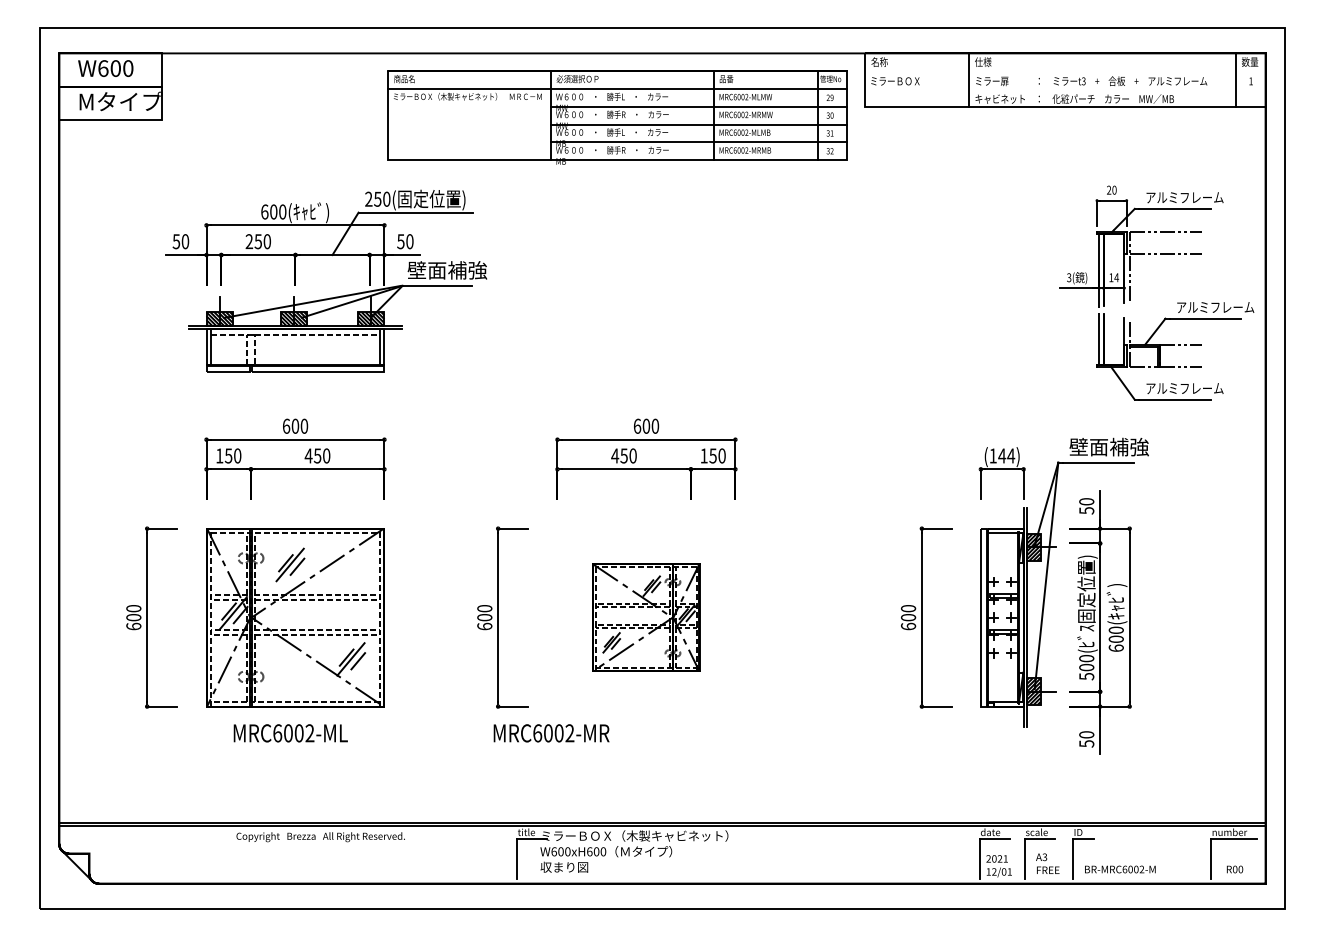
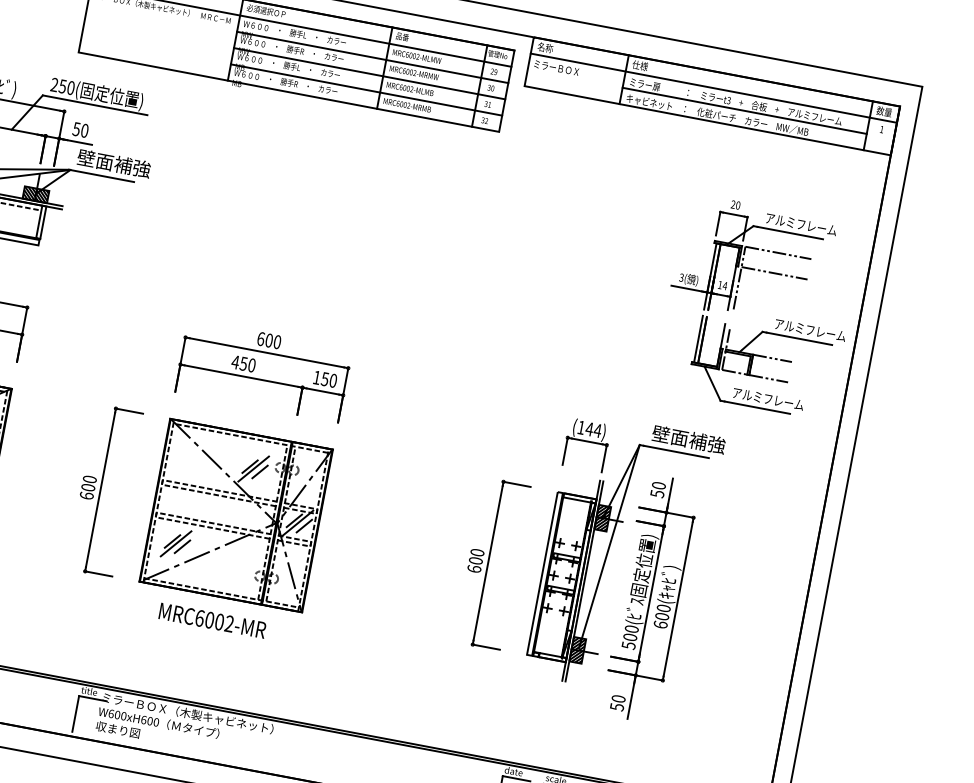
line: (1065, 71) -> (713, 88), added
line: (1102, 88) -> (744, 110), added
part: (645, 617) -> (235, 515), size x1.67
text: (551, 733) -> (212, 620), moved

